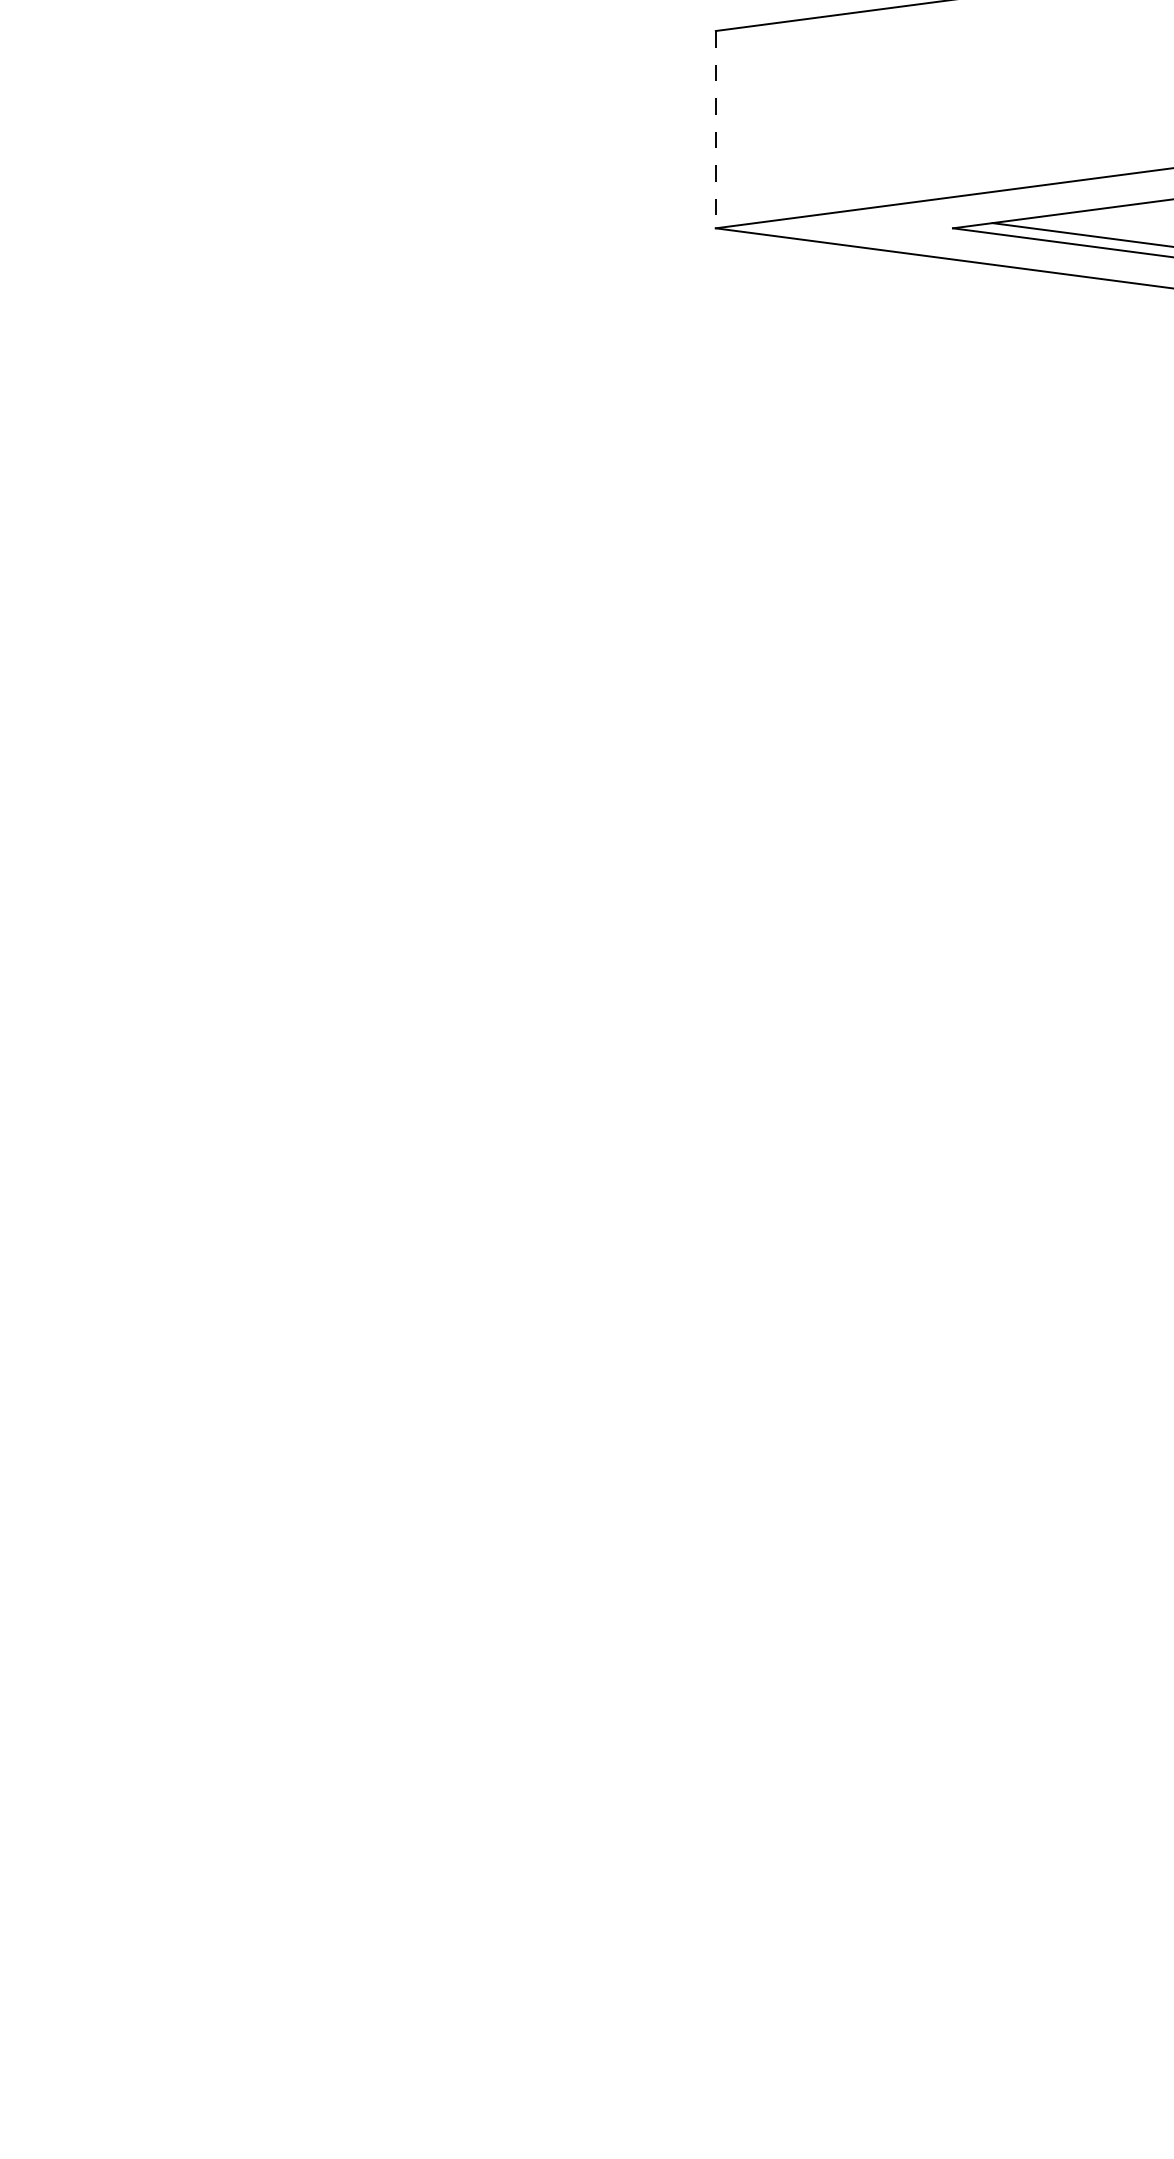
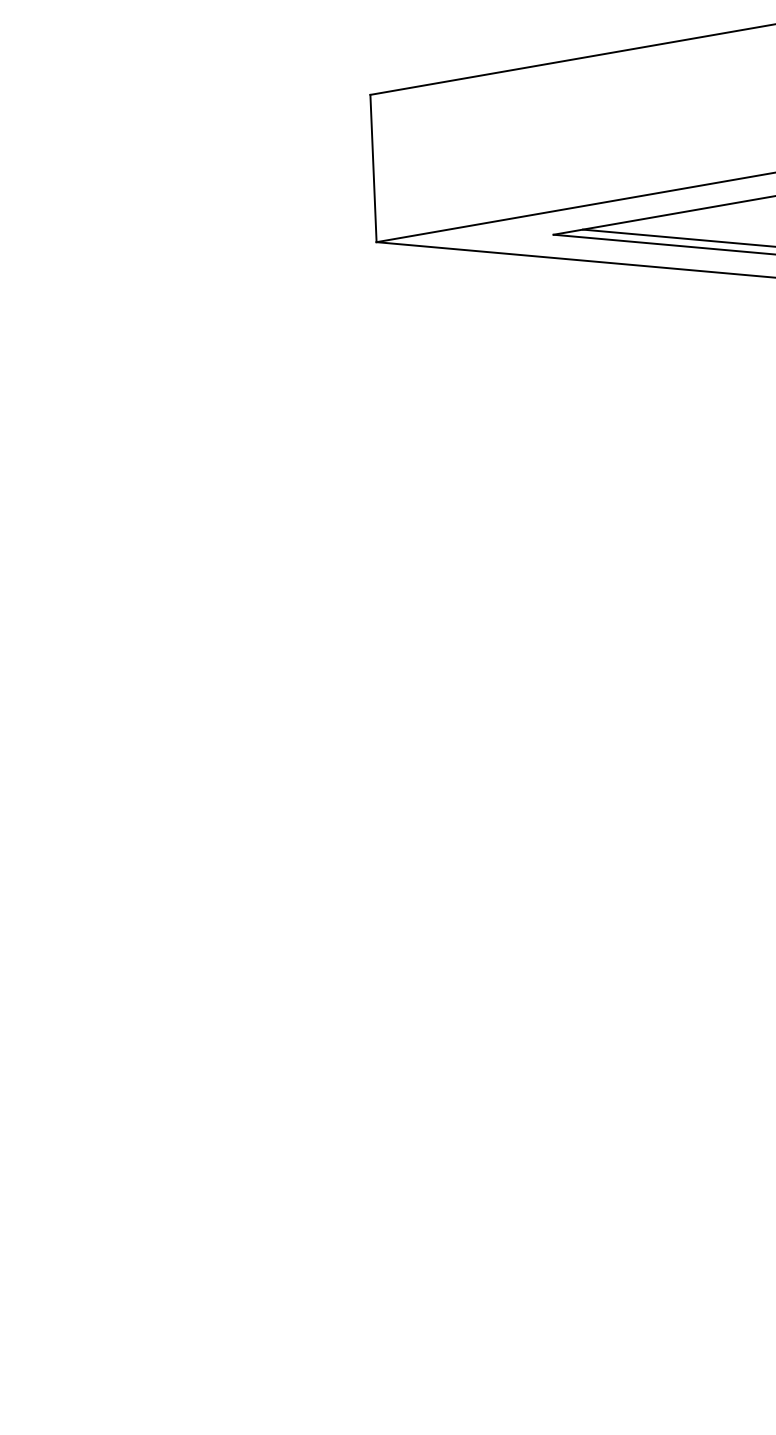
line: (715, 129) -> (373, 168), dashed -> solid

